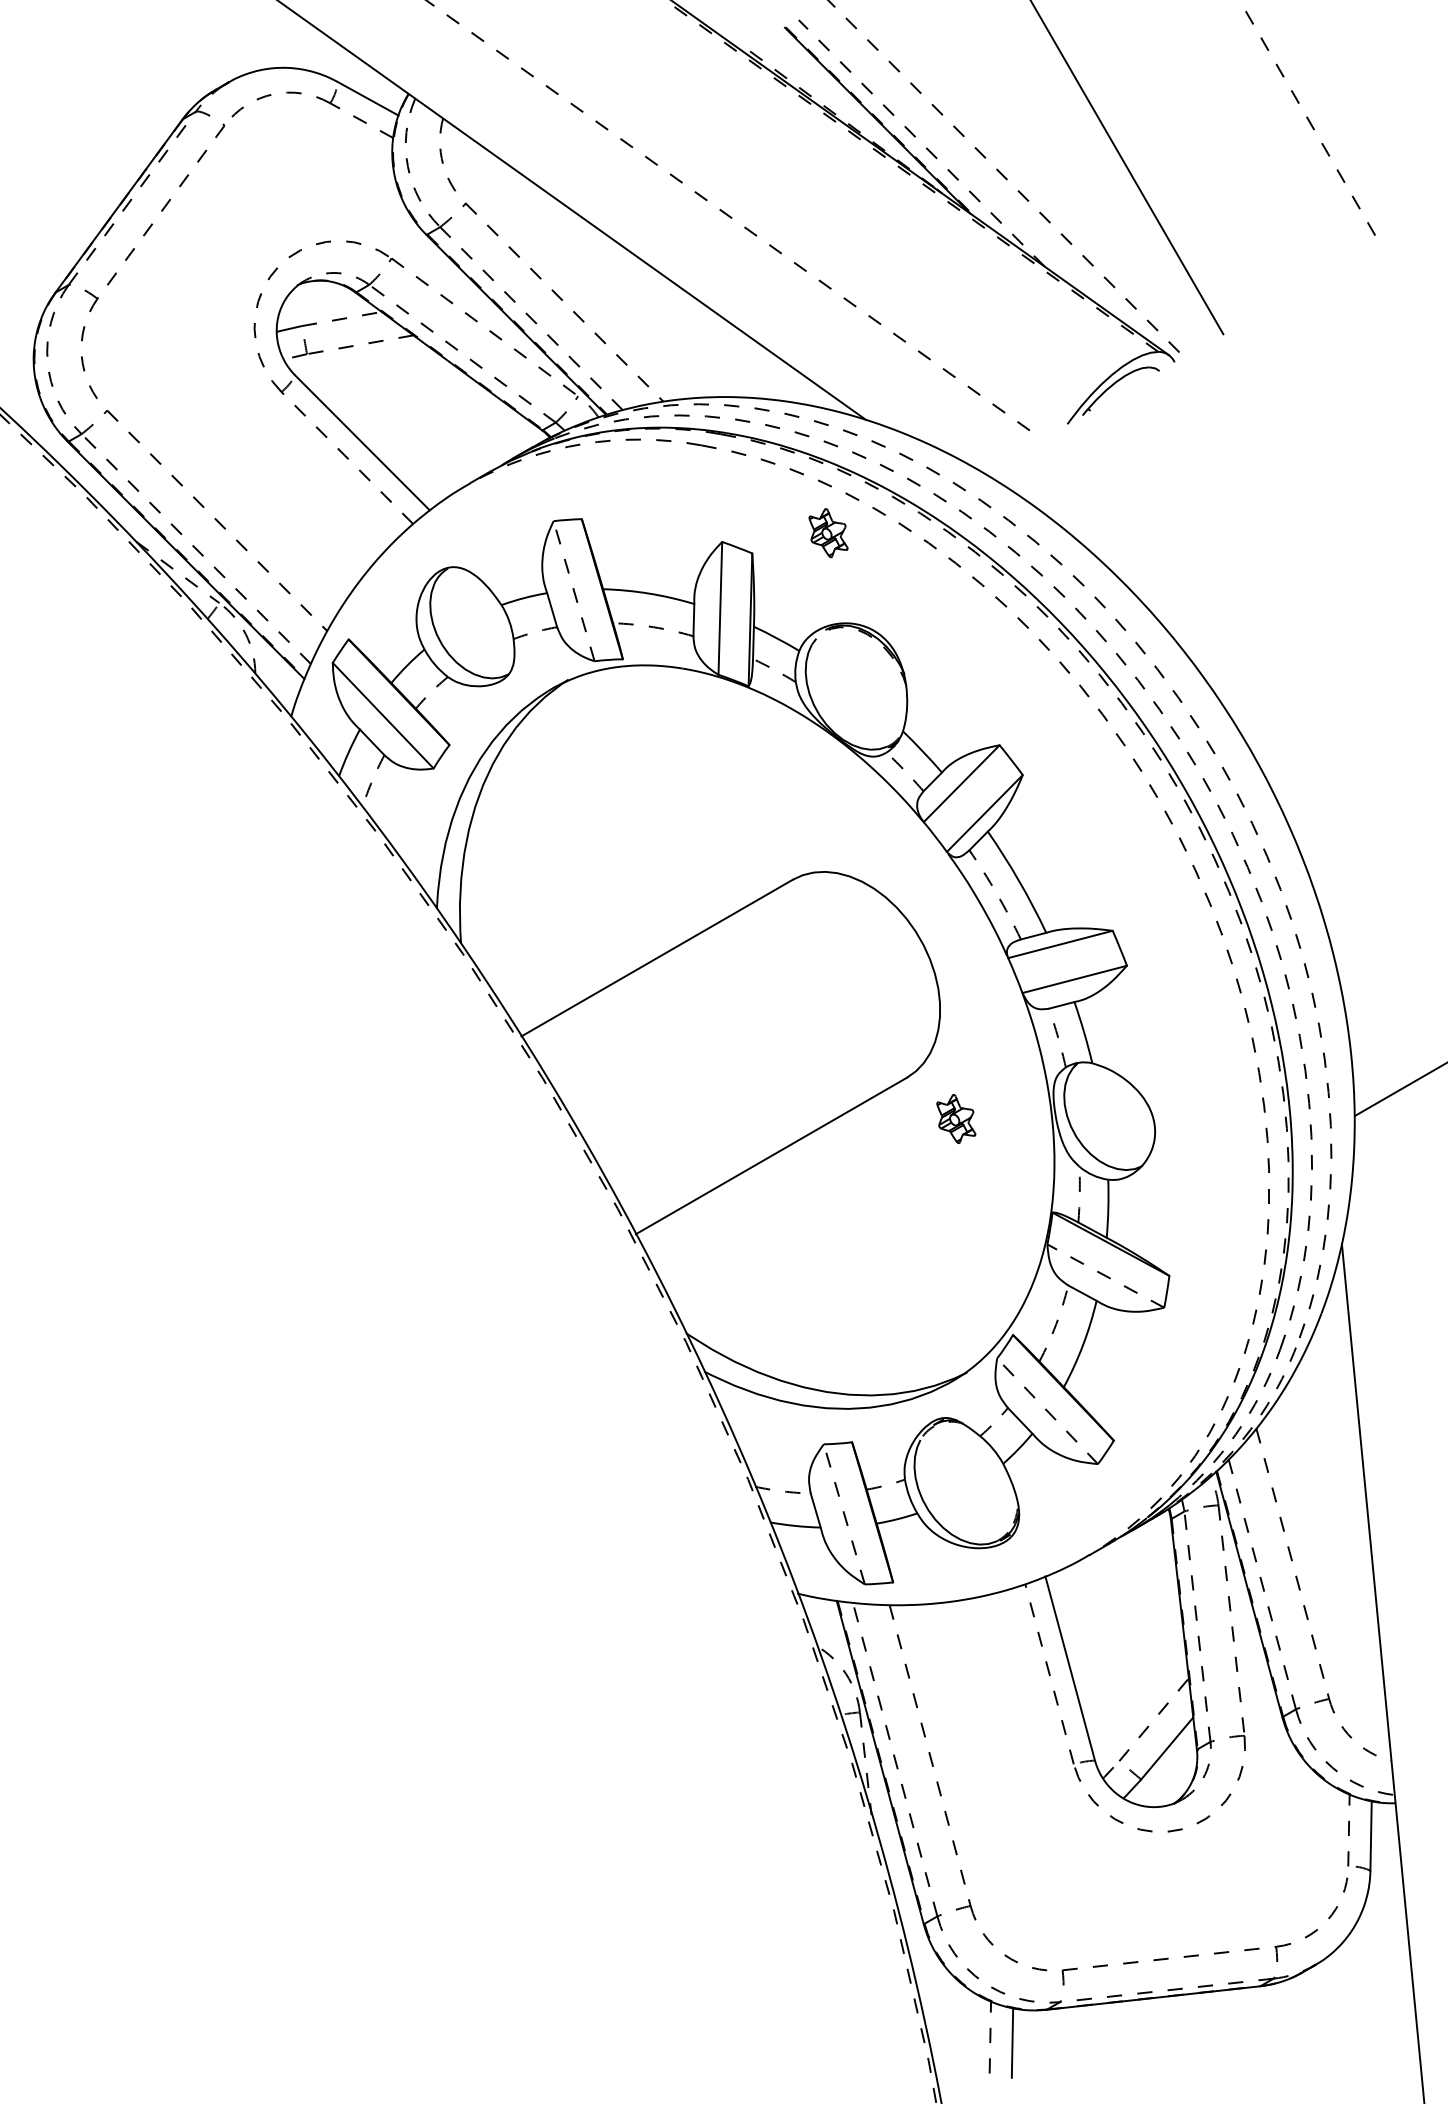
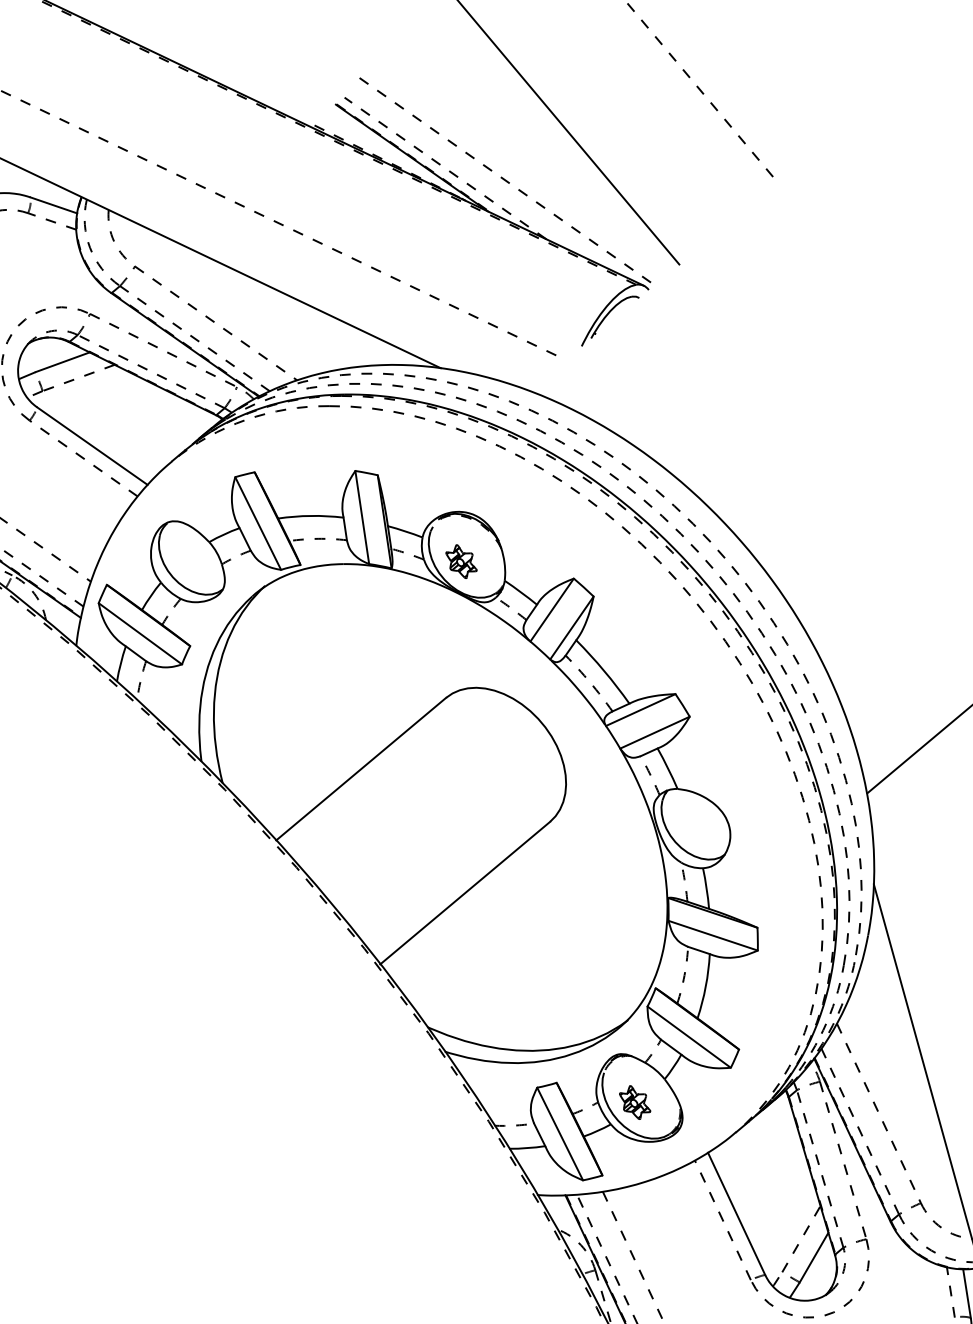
line: (341, 319) -> (62, 362), dashed -> solid
part: (828, 533) -> (461, 561), moved
line: (573, 590) -> (257, 523), dashed -> solid
part: (956, 1118) -> (635, 1102), moved
line: (1105, 1275) -> (712, 935), dashed -> solid
line: (1047, 1410) -> (689, 1036), dashed -> solid
line: (844, 1513) -> (560, 1133), dashed -> solid

